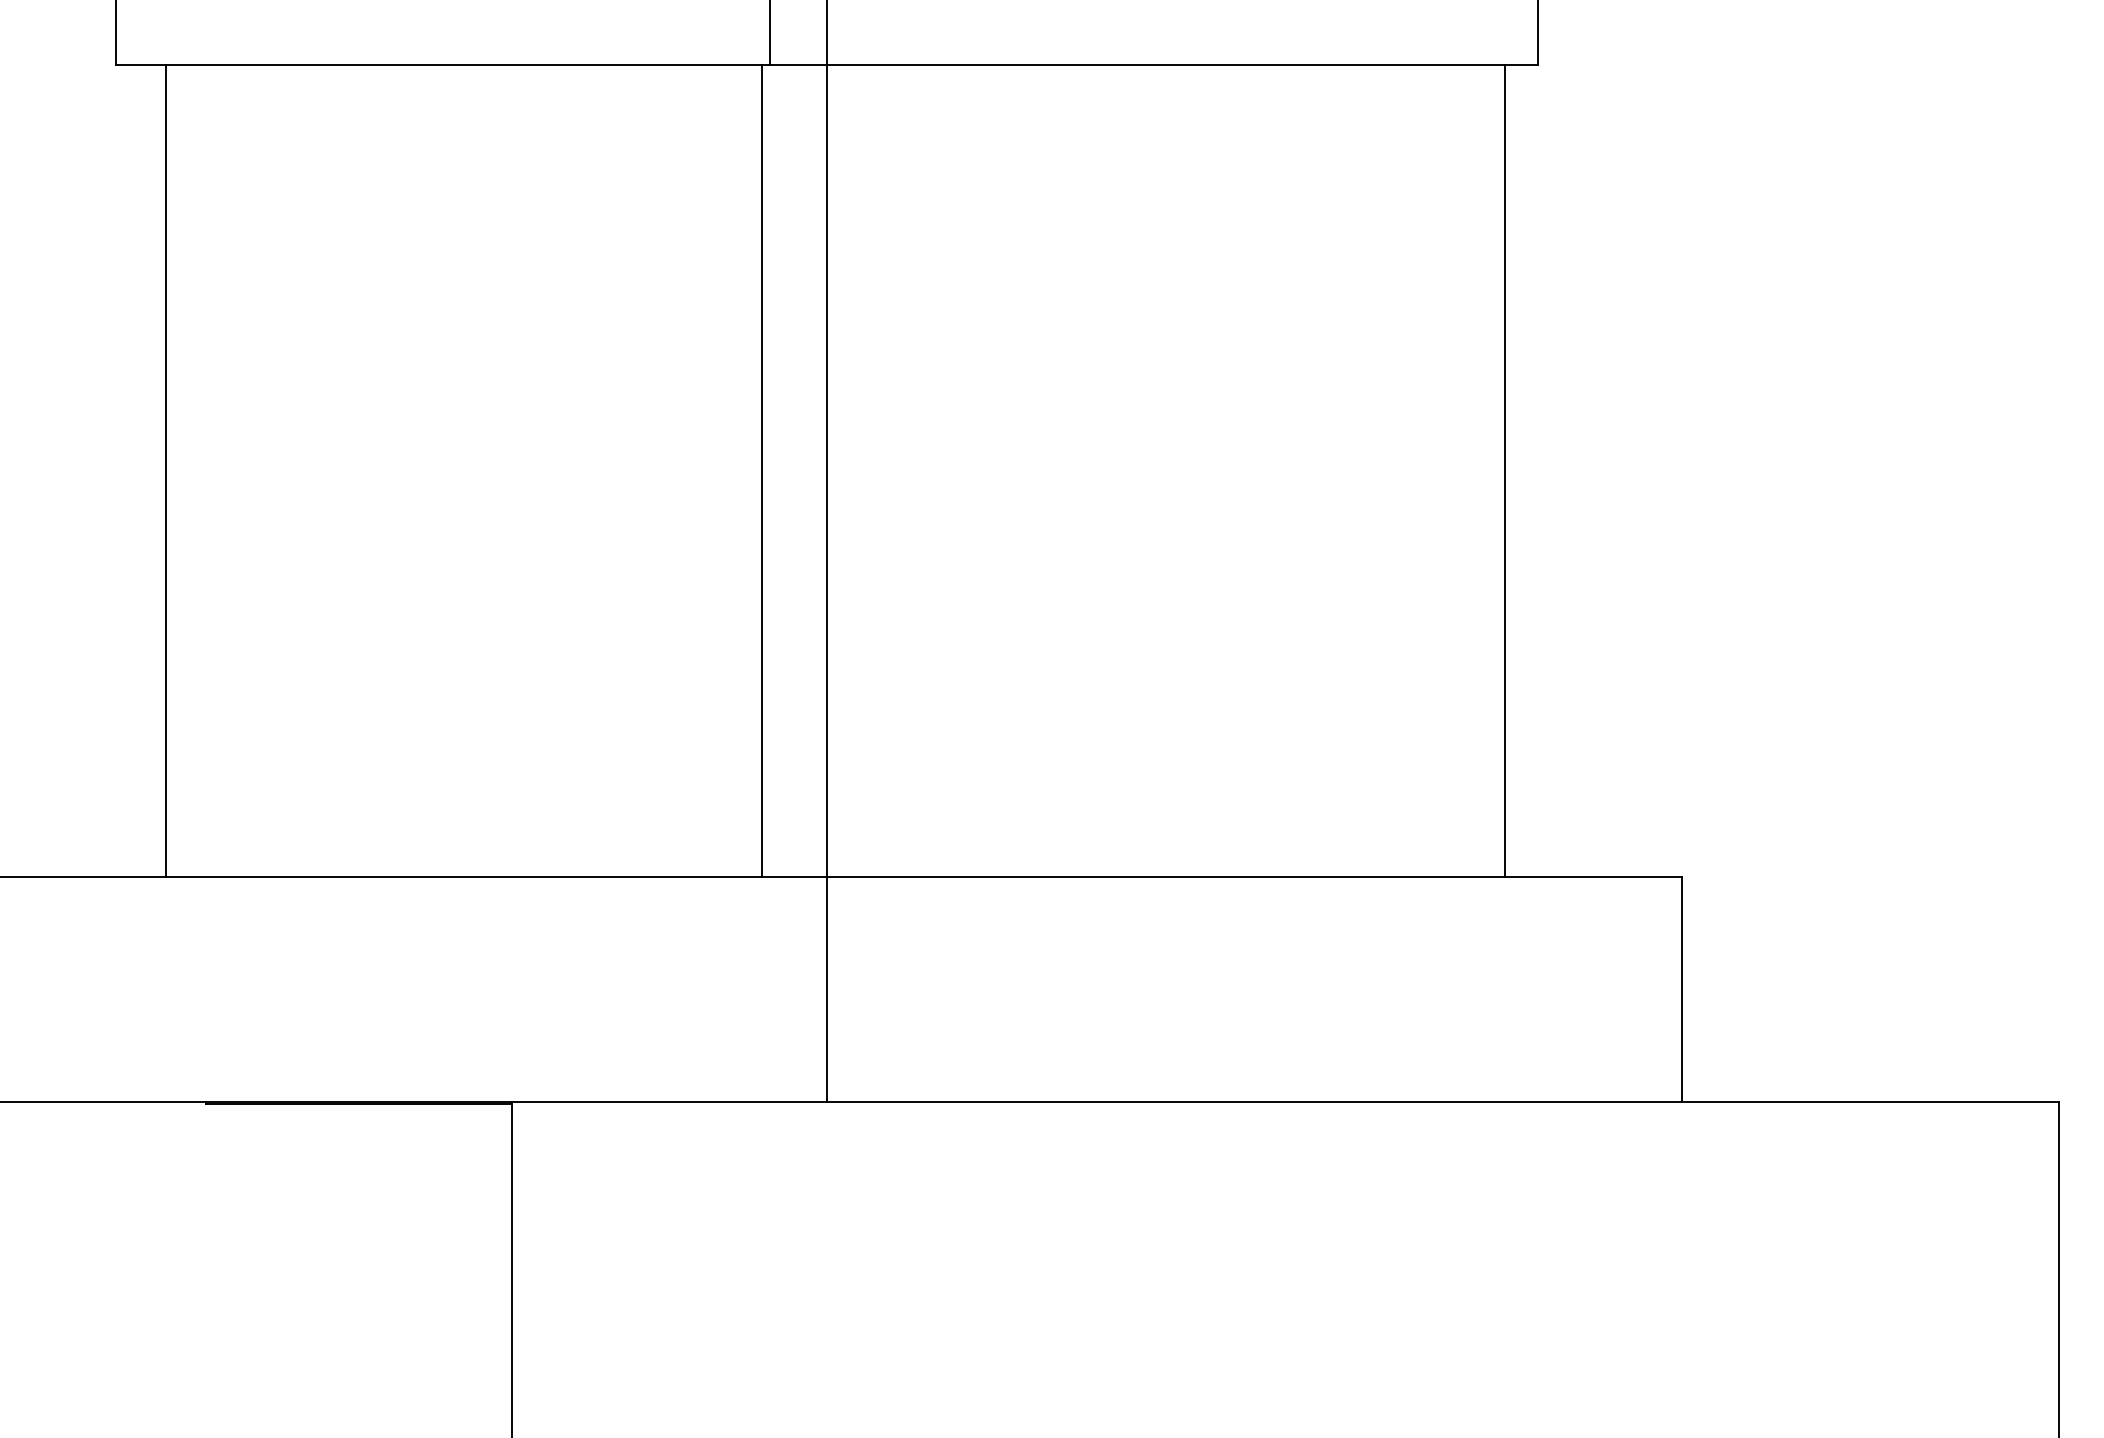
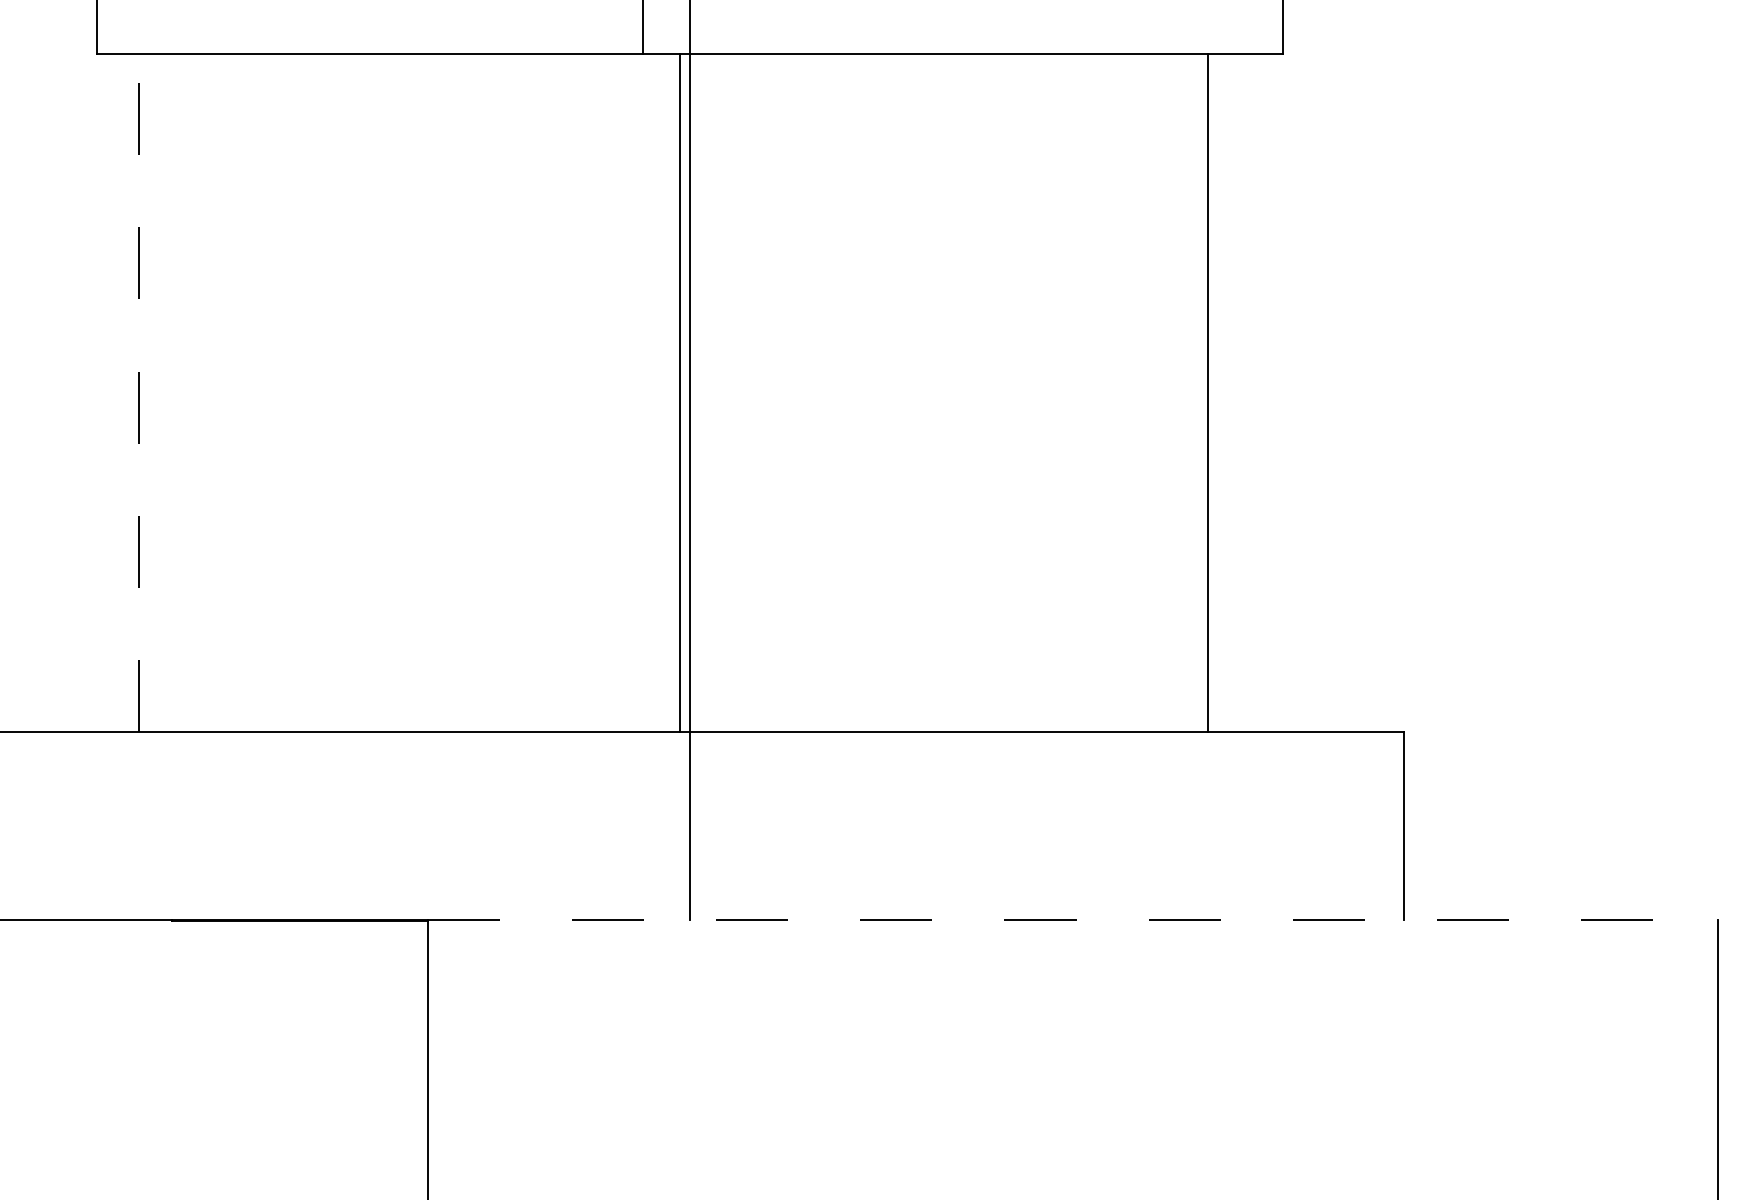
line: (165, 471) -> (138, 393), solid -> dashed
line: (761, 471) -> (679, 393), moved
line: (1505, 471) -> (1208, 393), moved
line: (1286, 1101) -> (1073, 919), solid -> dashed

